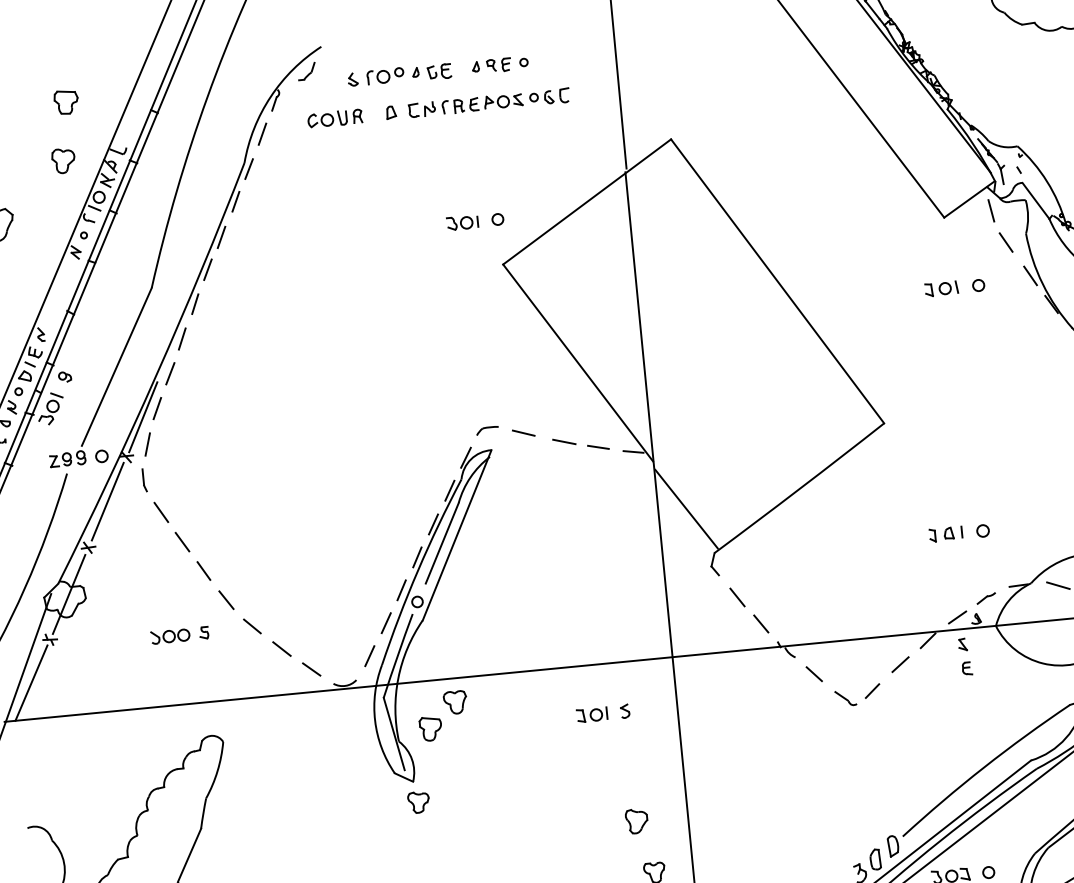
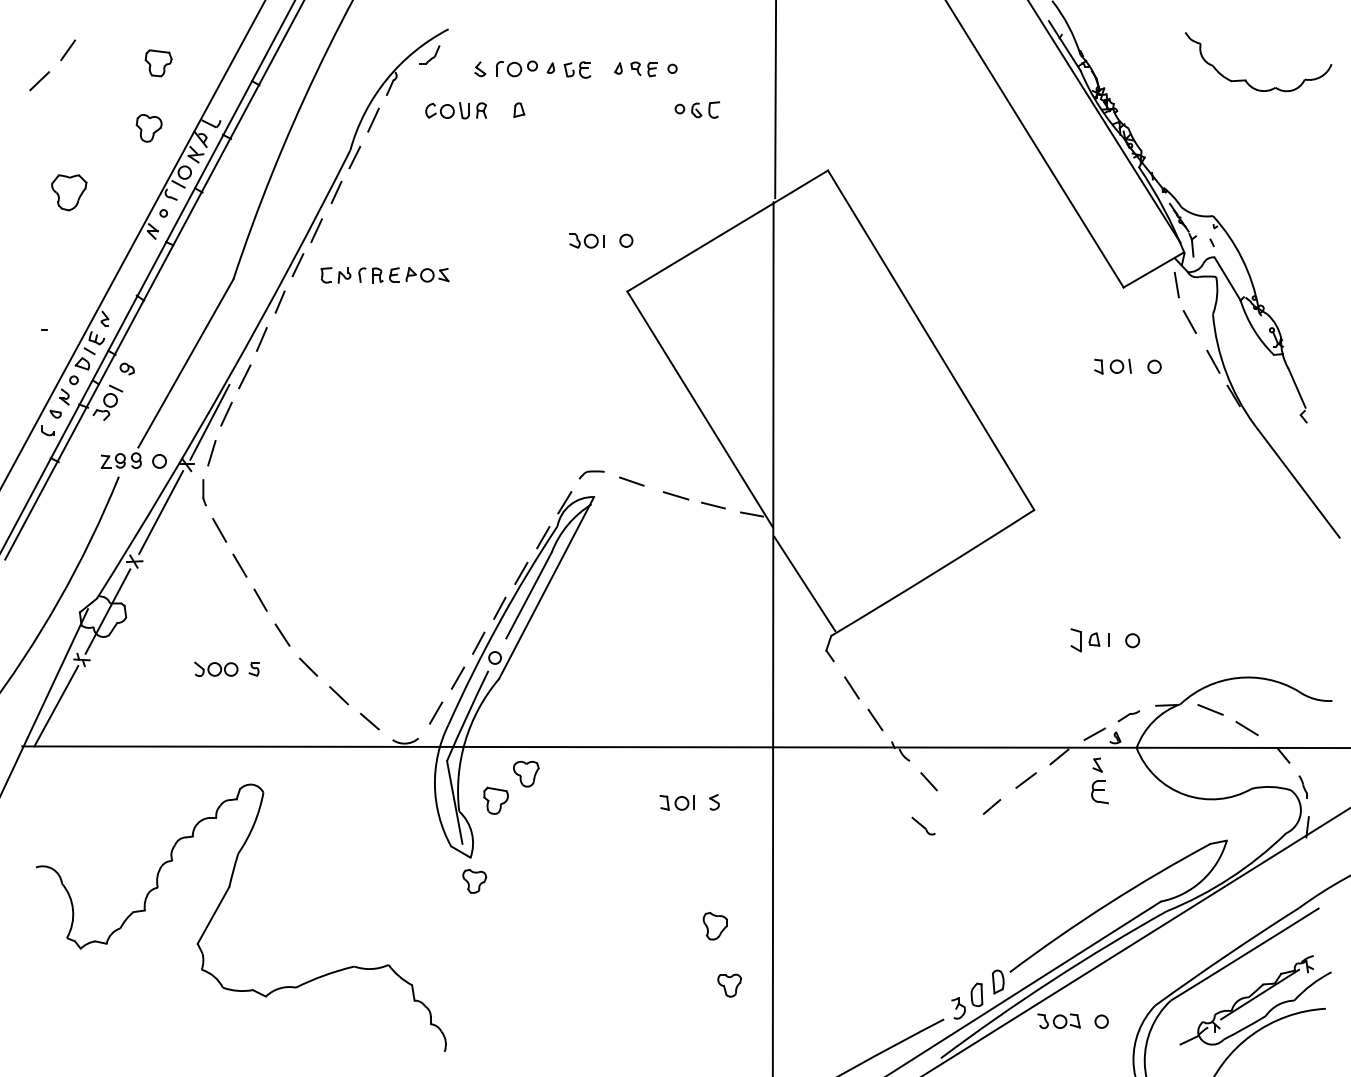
part: (465, 105) -> (384, 275), moved
part: (932, 535) -> (1075, 640), size x1.6
part: (966, 668) -> (1099, 792), size x1.6
part: (845, 697) -> (923, 825), moved

